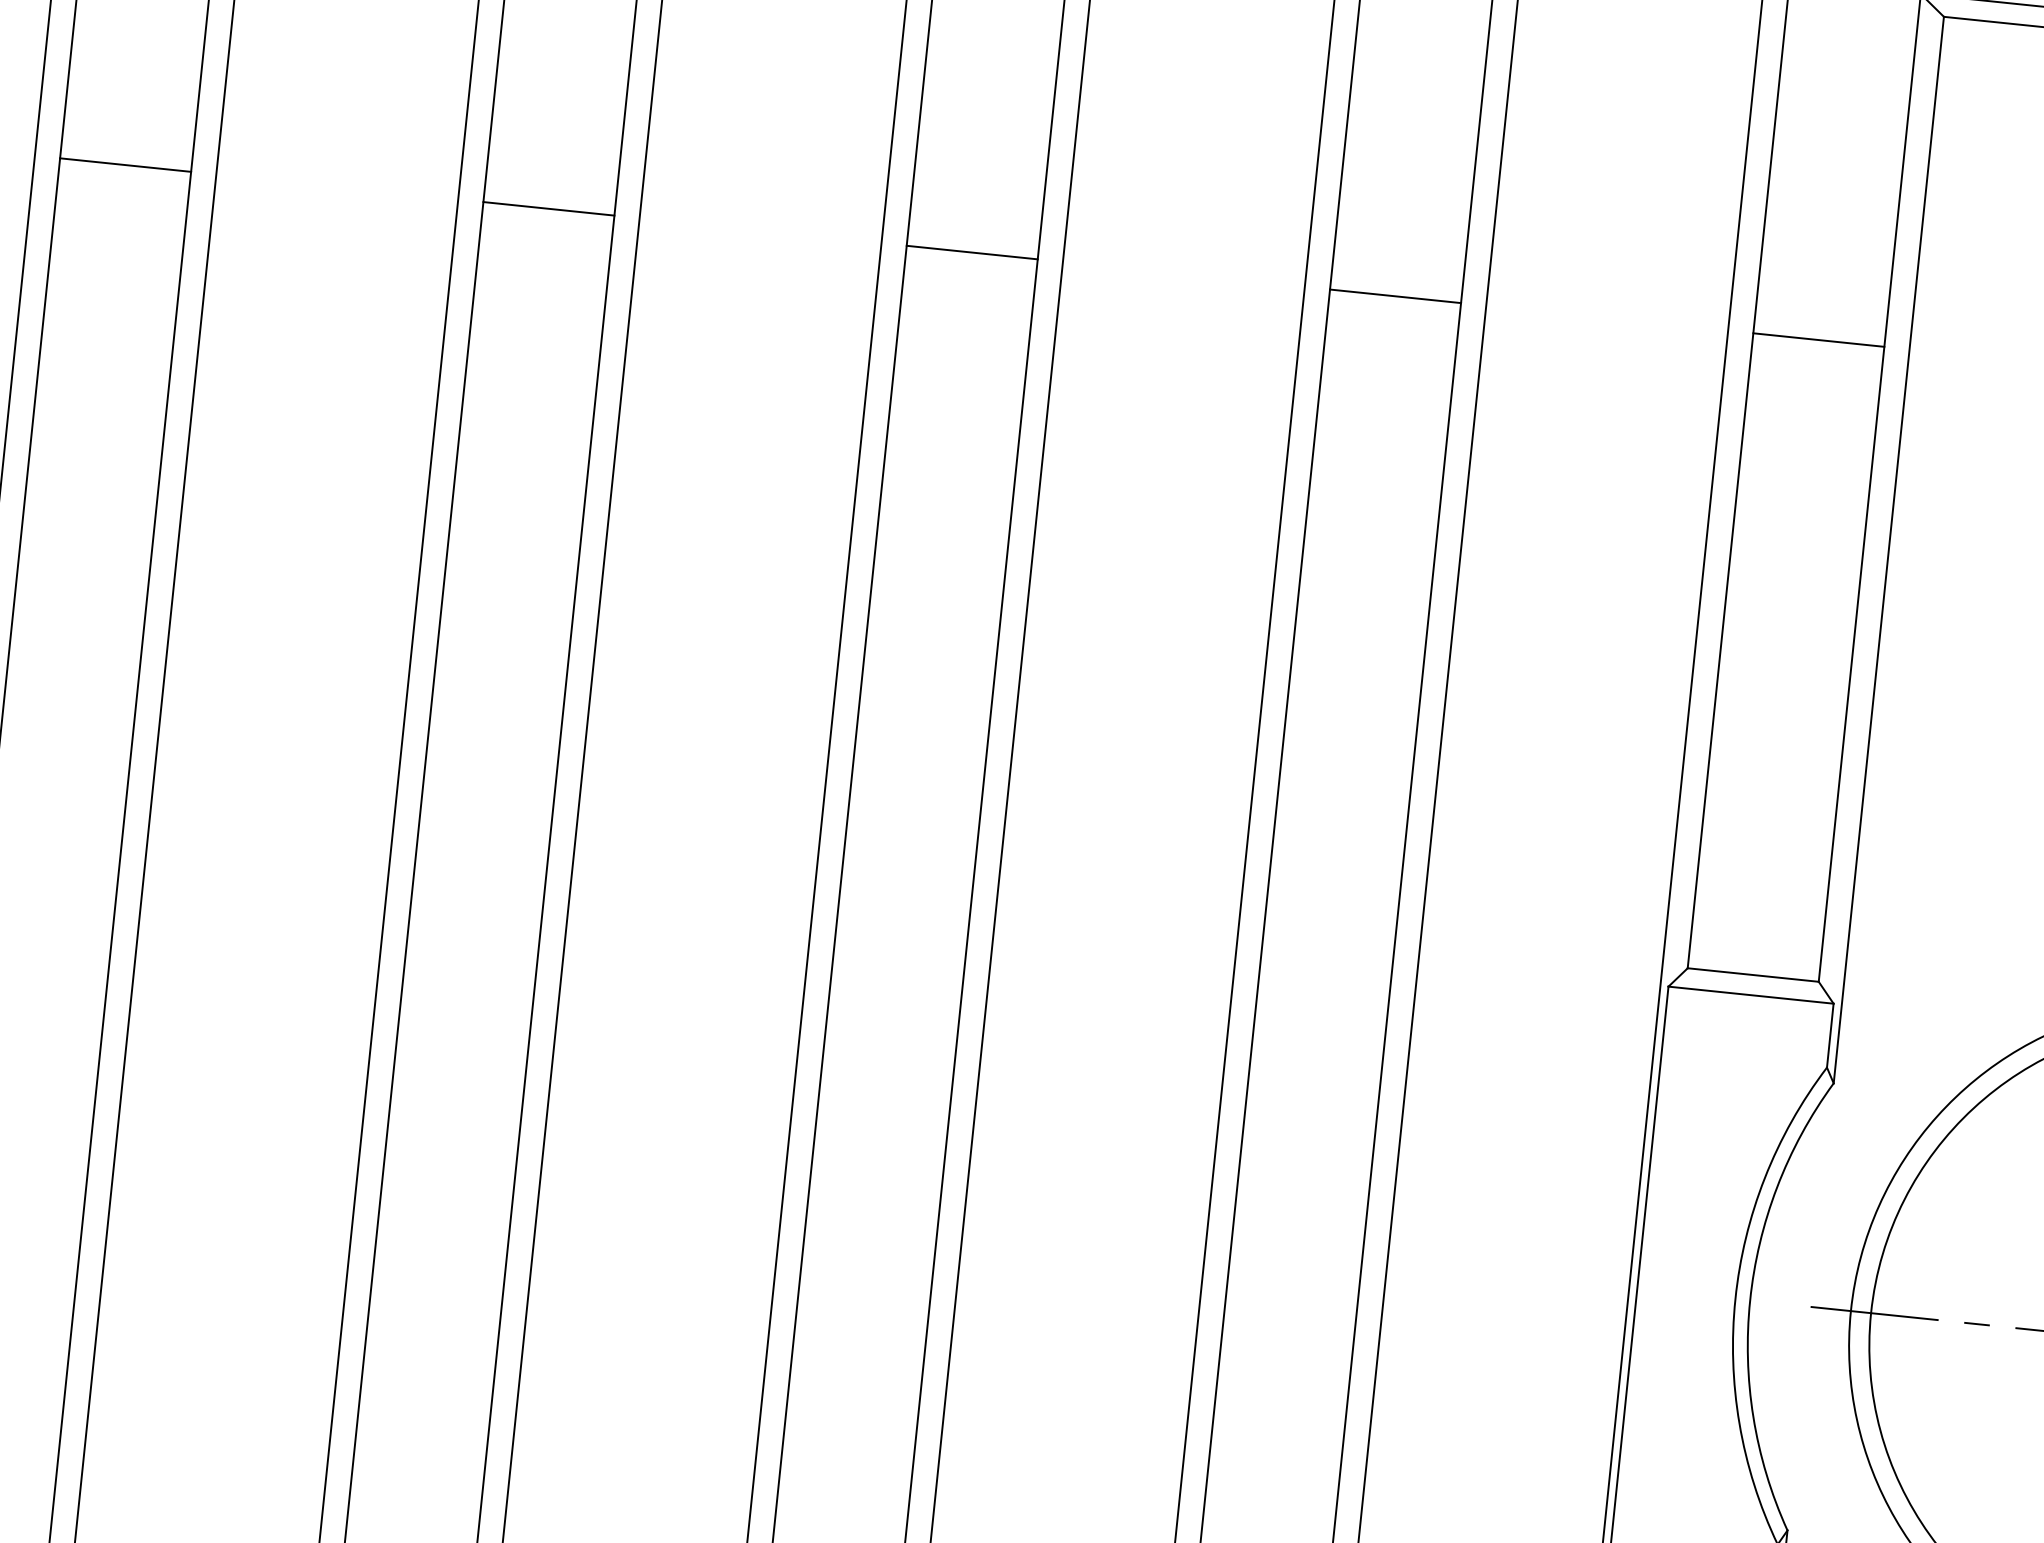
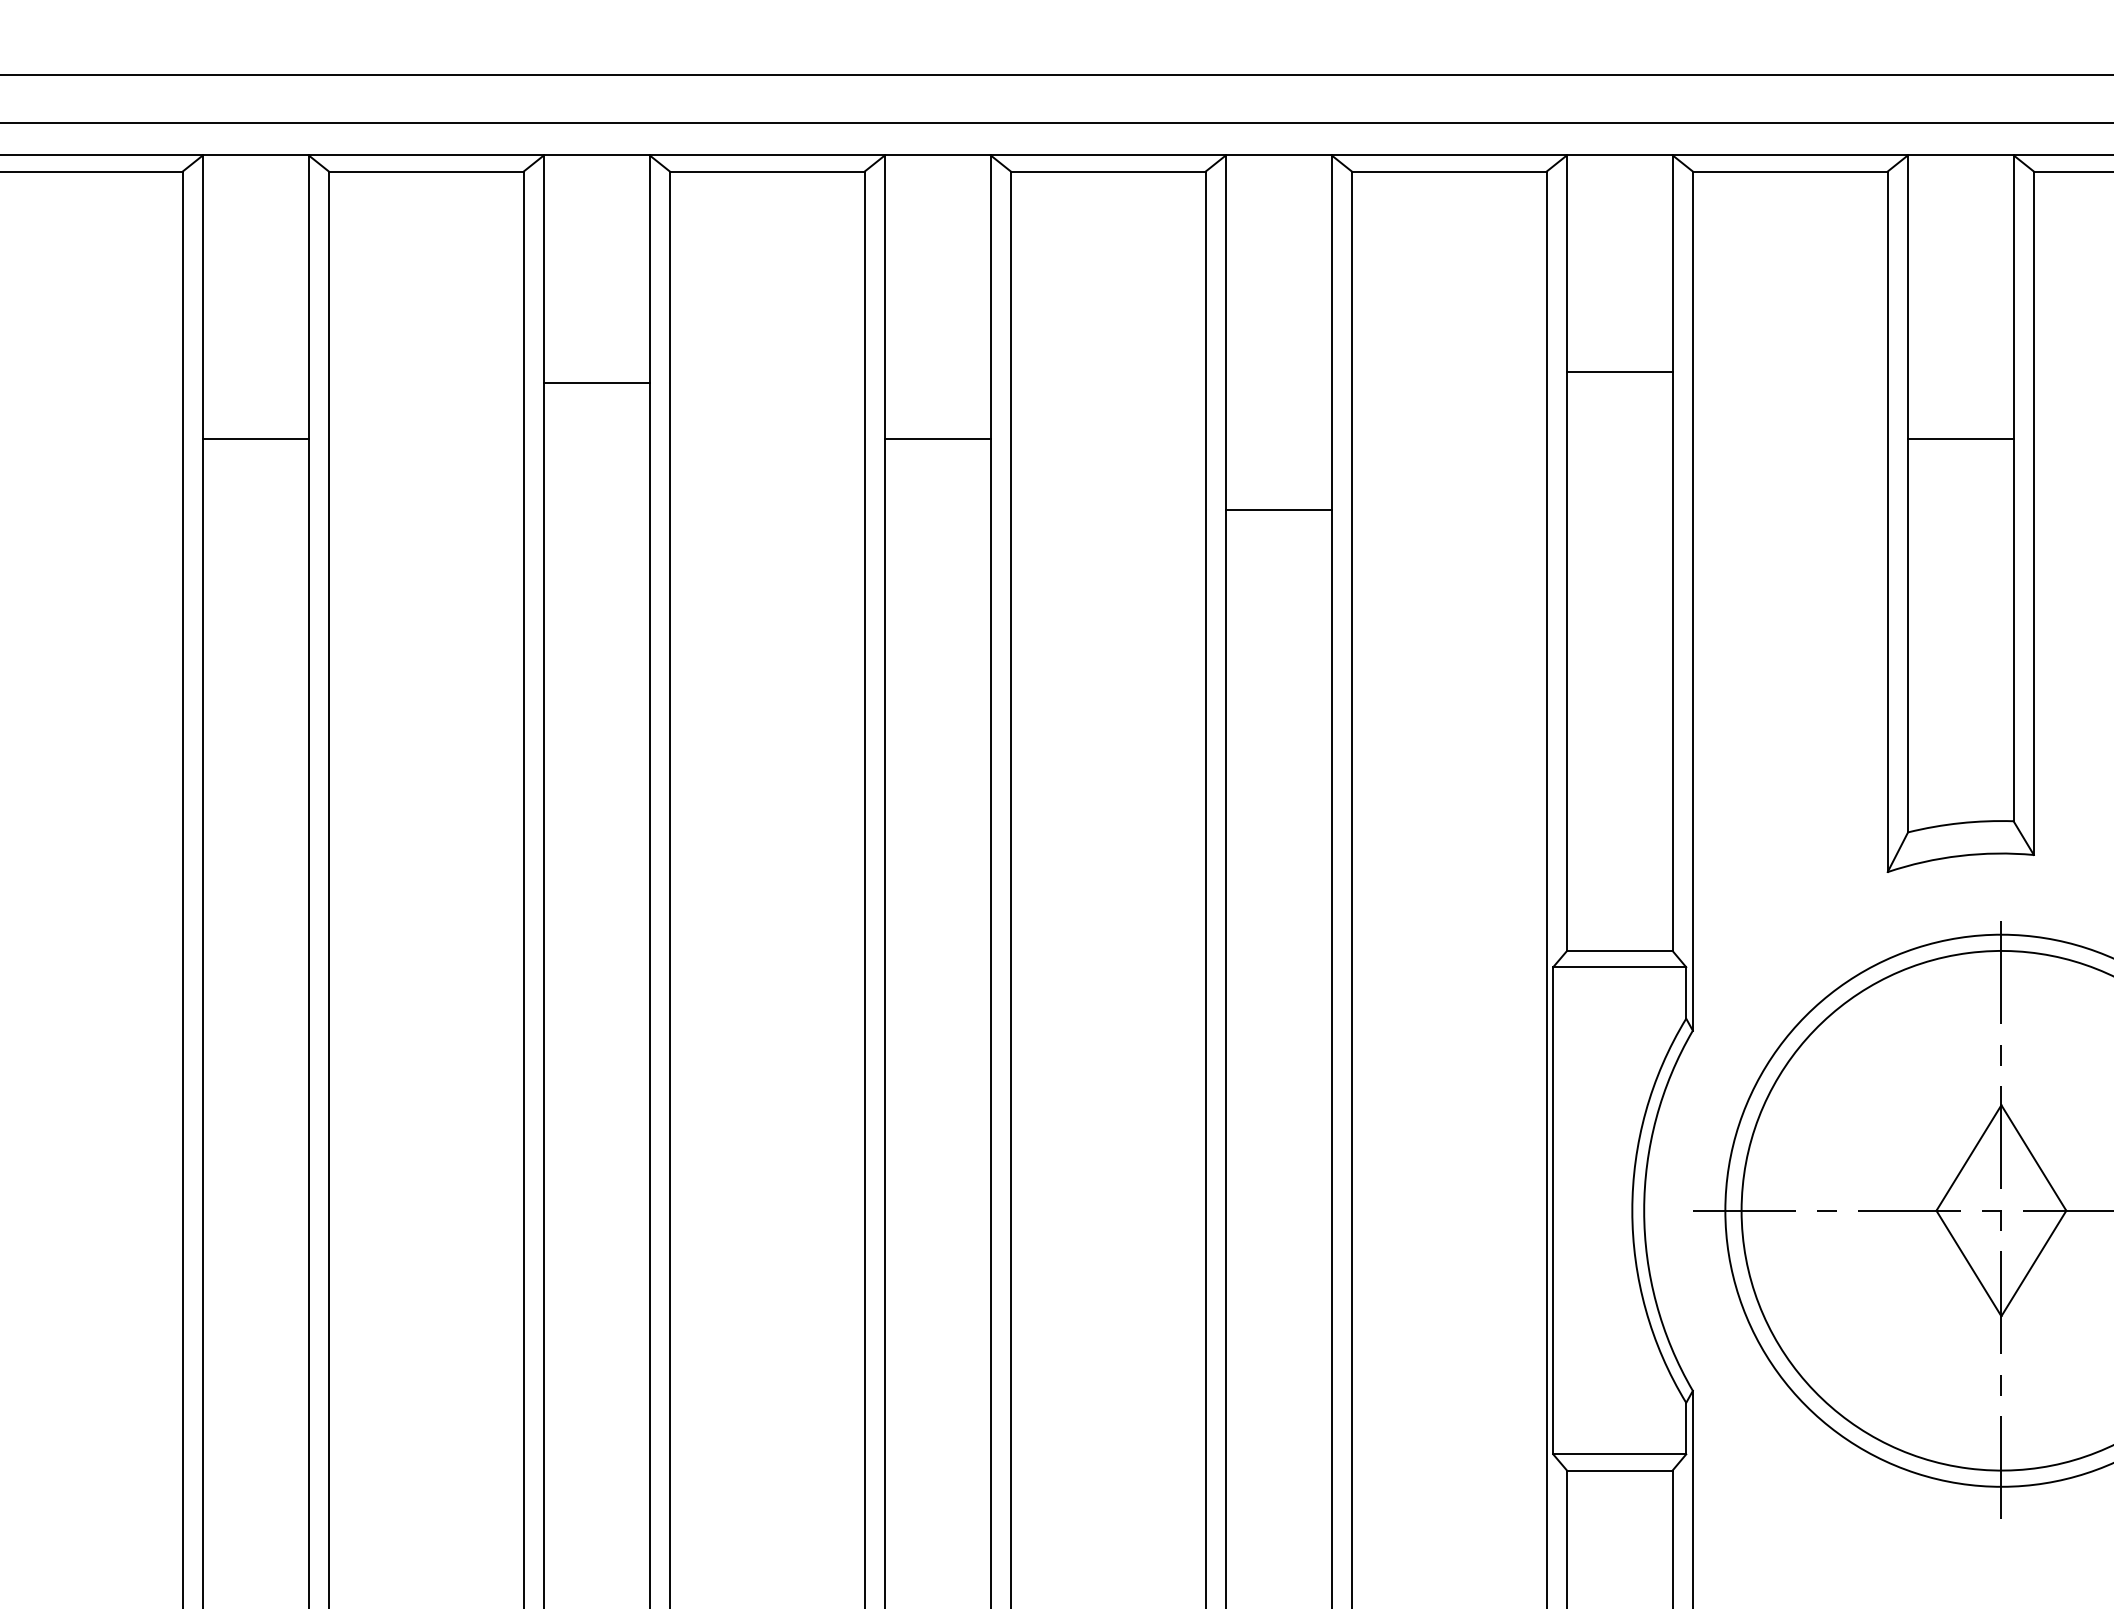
line: (548, 208) -> (596, 383), moved
line: (1395, 296) -> (1278, 510), moved
line: (1818, 340) -> (1619, 372), moved

